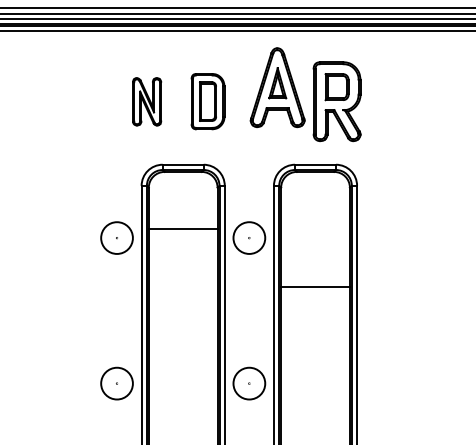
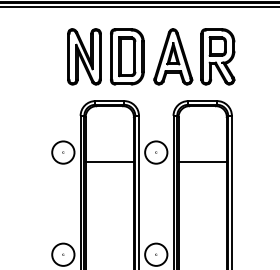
part: (277, 87) -> (173, 56), moved
part: (146, 101) -> (84, 56), size x1.67
part: (207, 101) -> (126, 56), size x1.43
line: (182, 229) -> (109, 162), moved
line: (315, 287) -> (202, 162), moved

